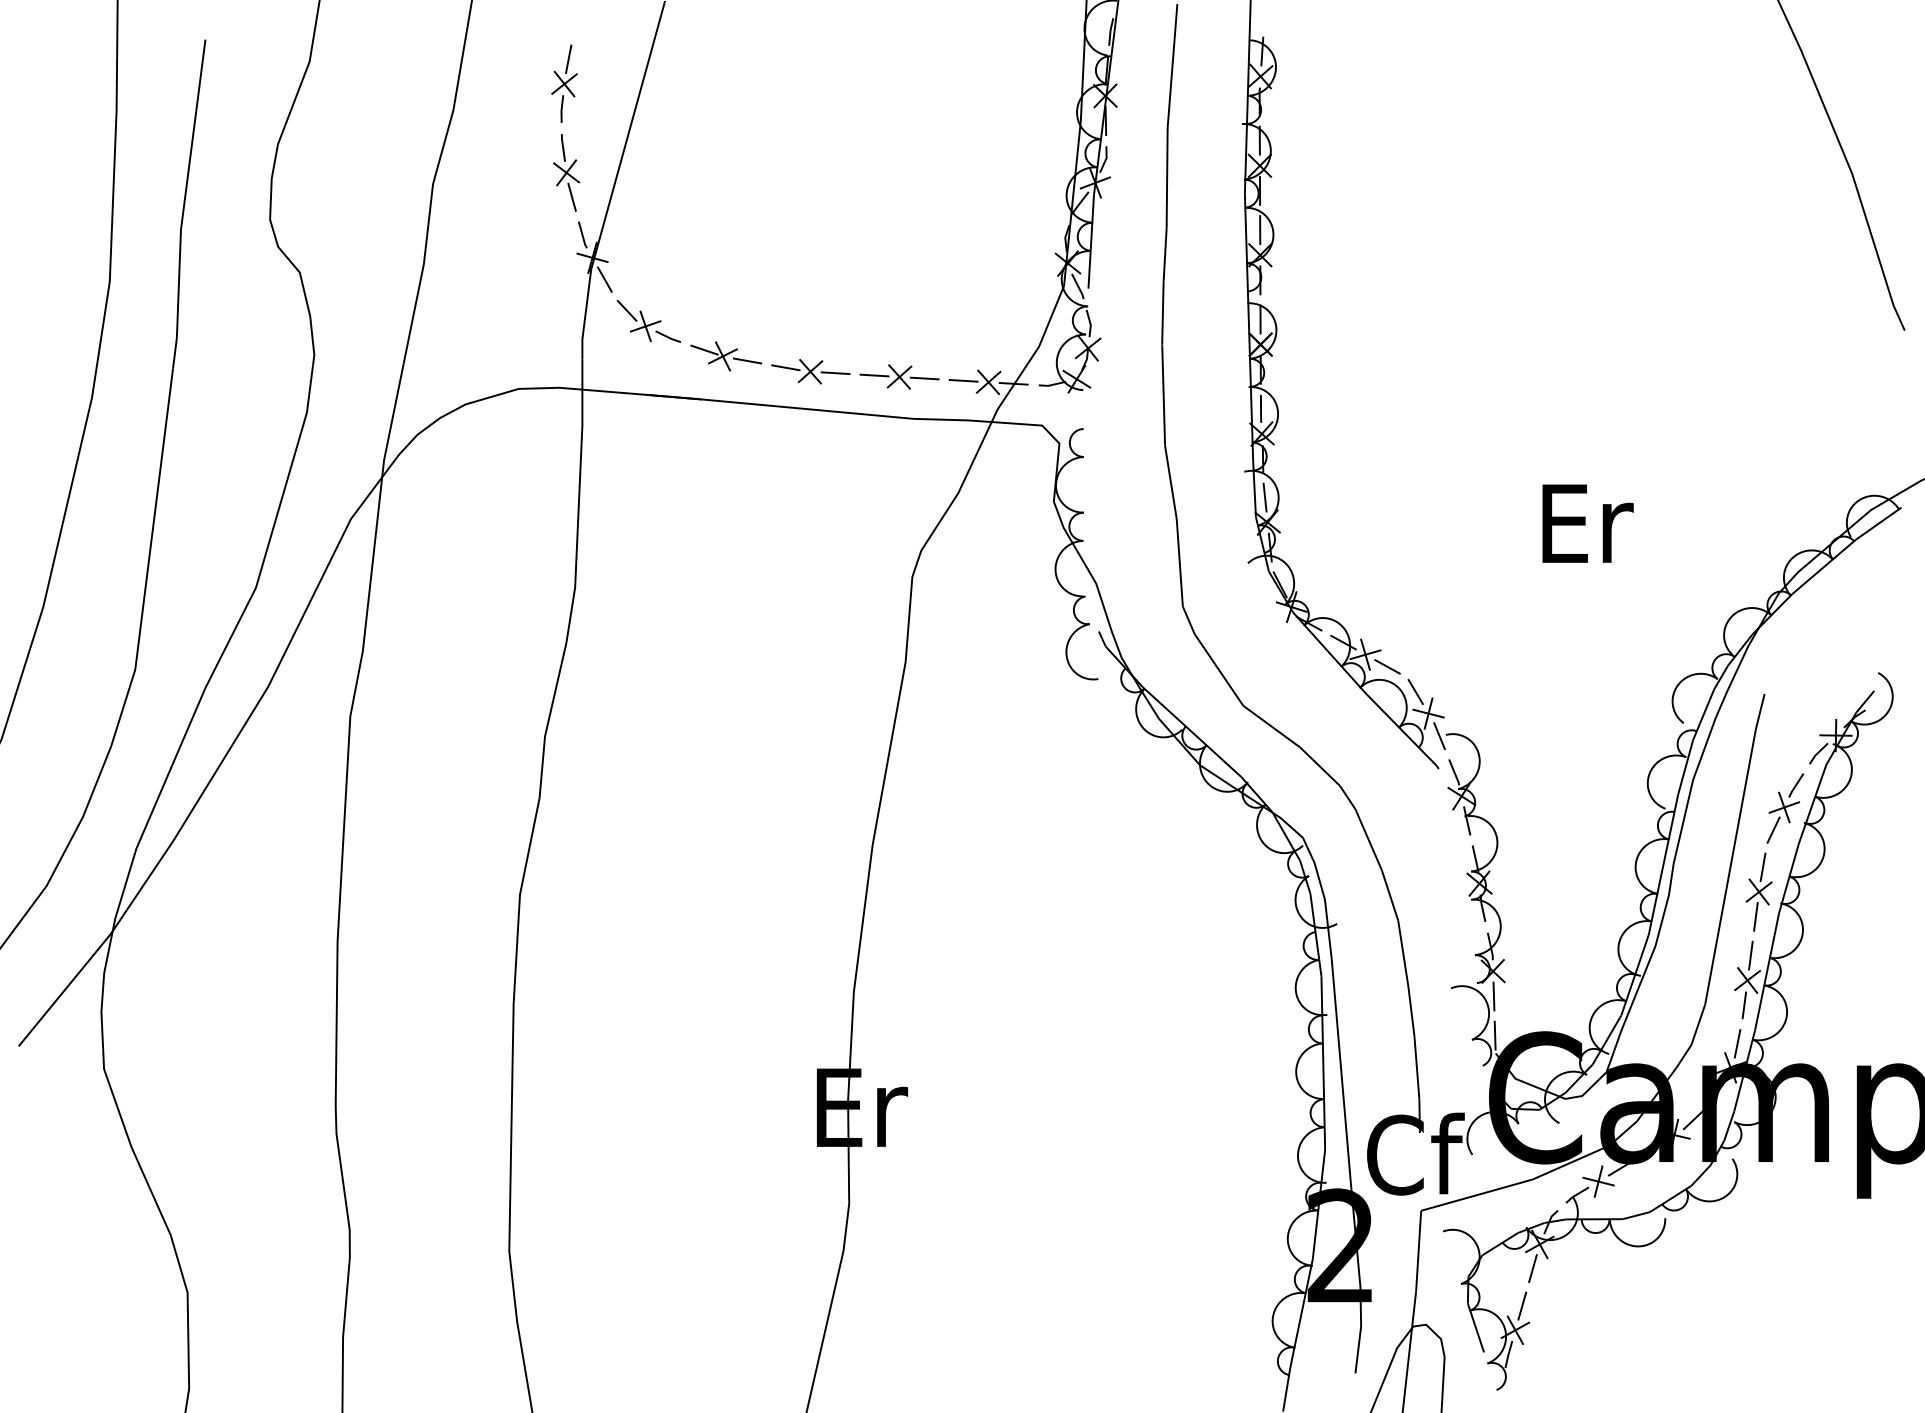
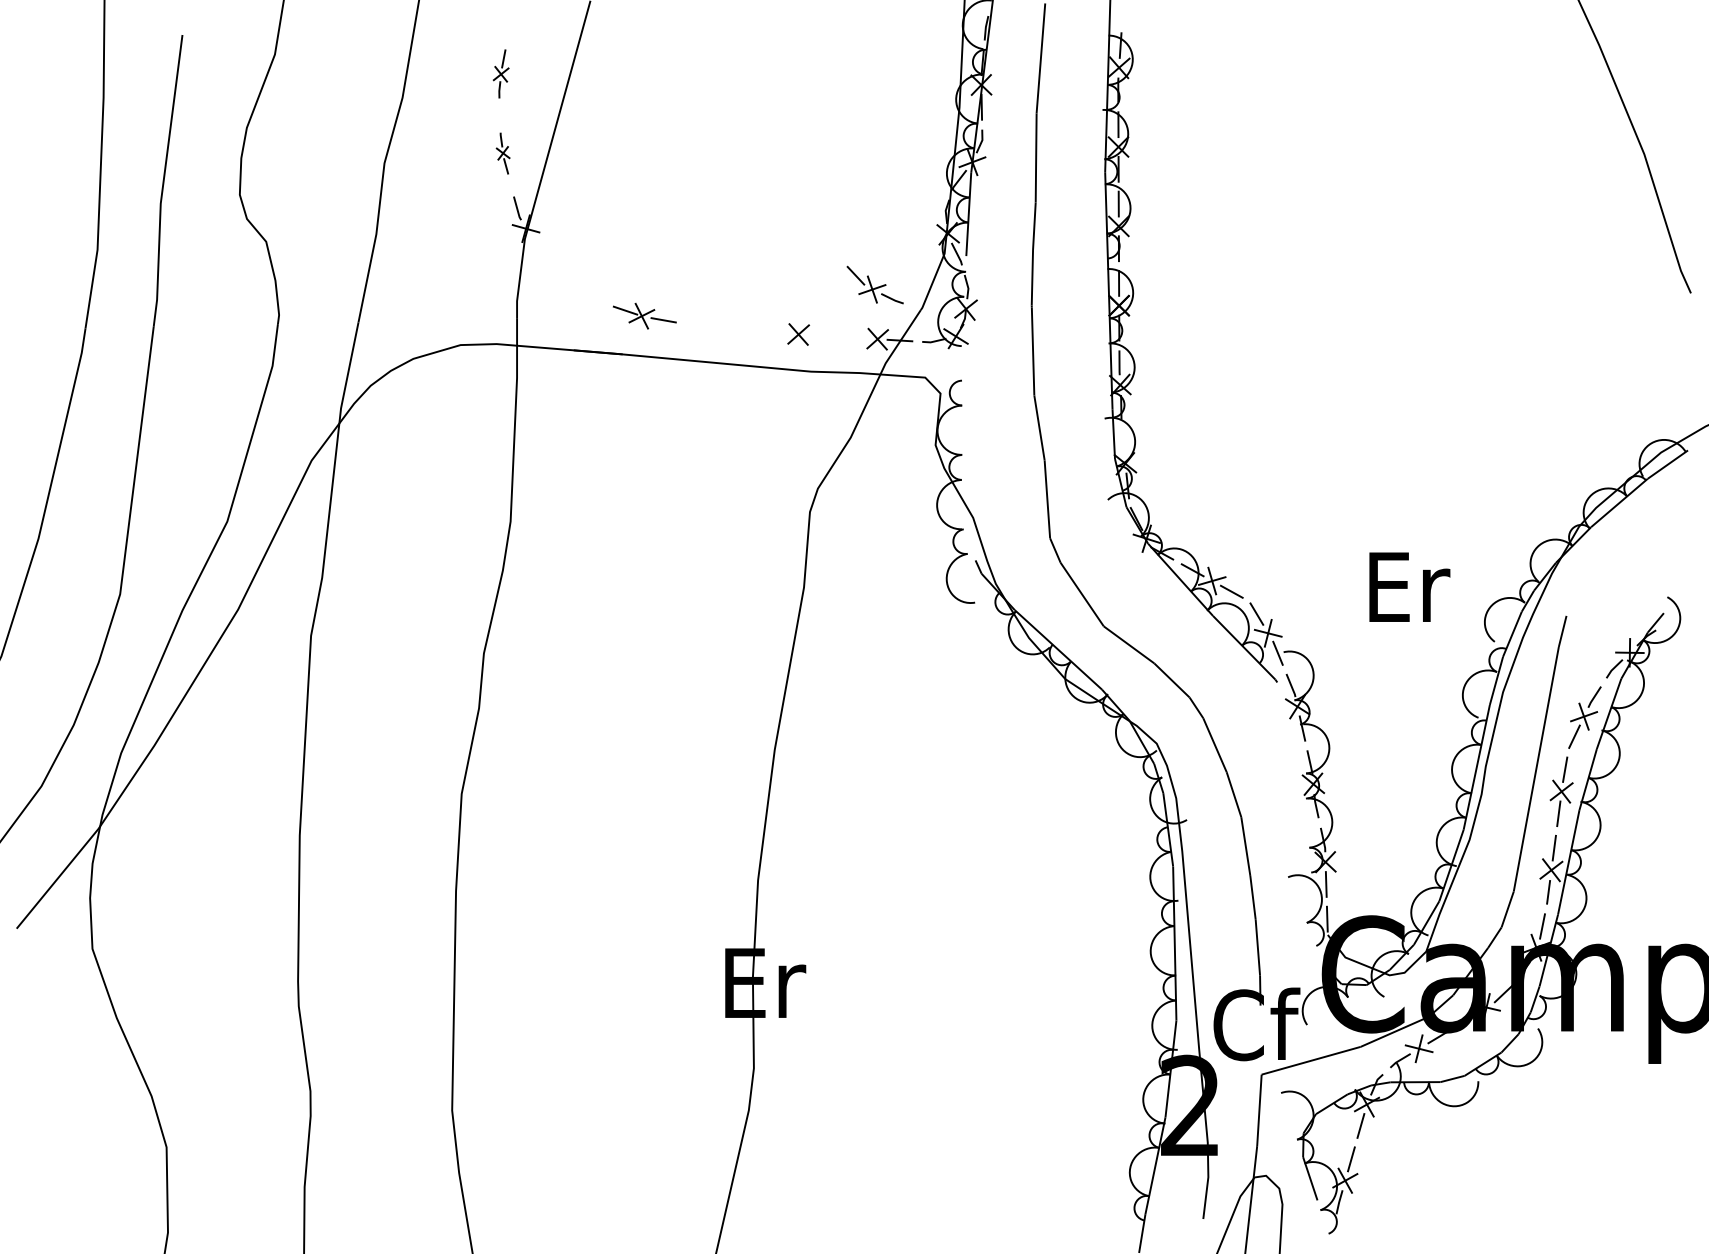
part: (564, 83) -> (501, 73), size x0.7
part: (566, 172) -> (502, 152), size x0.6
line: (604, 279) -> (536, 247), removed
part: (648, 320) -> (874, 284), moved
part: (810, 371) -> (719, 329), removed
line: (874, 375) -> (776, 333), removed
line: (924, 378) -> (820, 335), removed
line: (963, 380) -> (855, 337), removed
line: (1264, 497) -> (1122, 441), removed
text: (1587, 523) -> (1409, 587), moved

